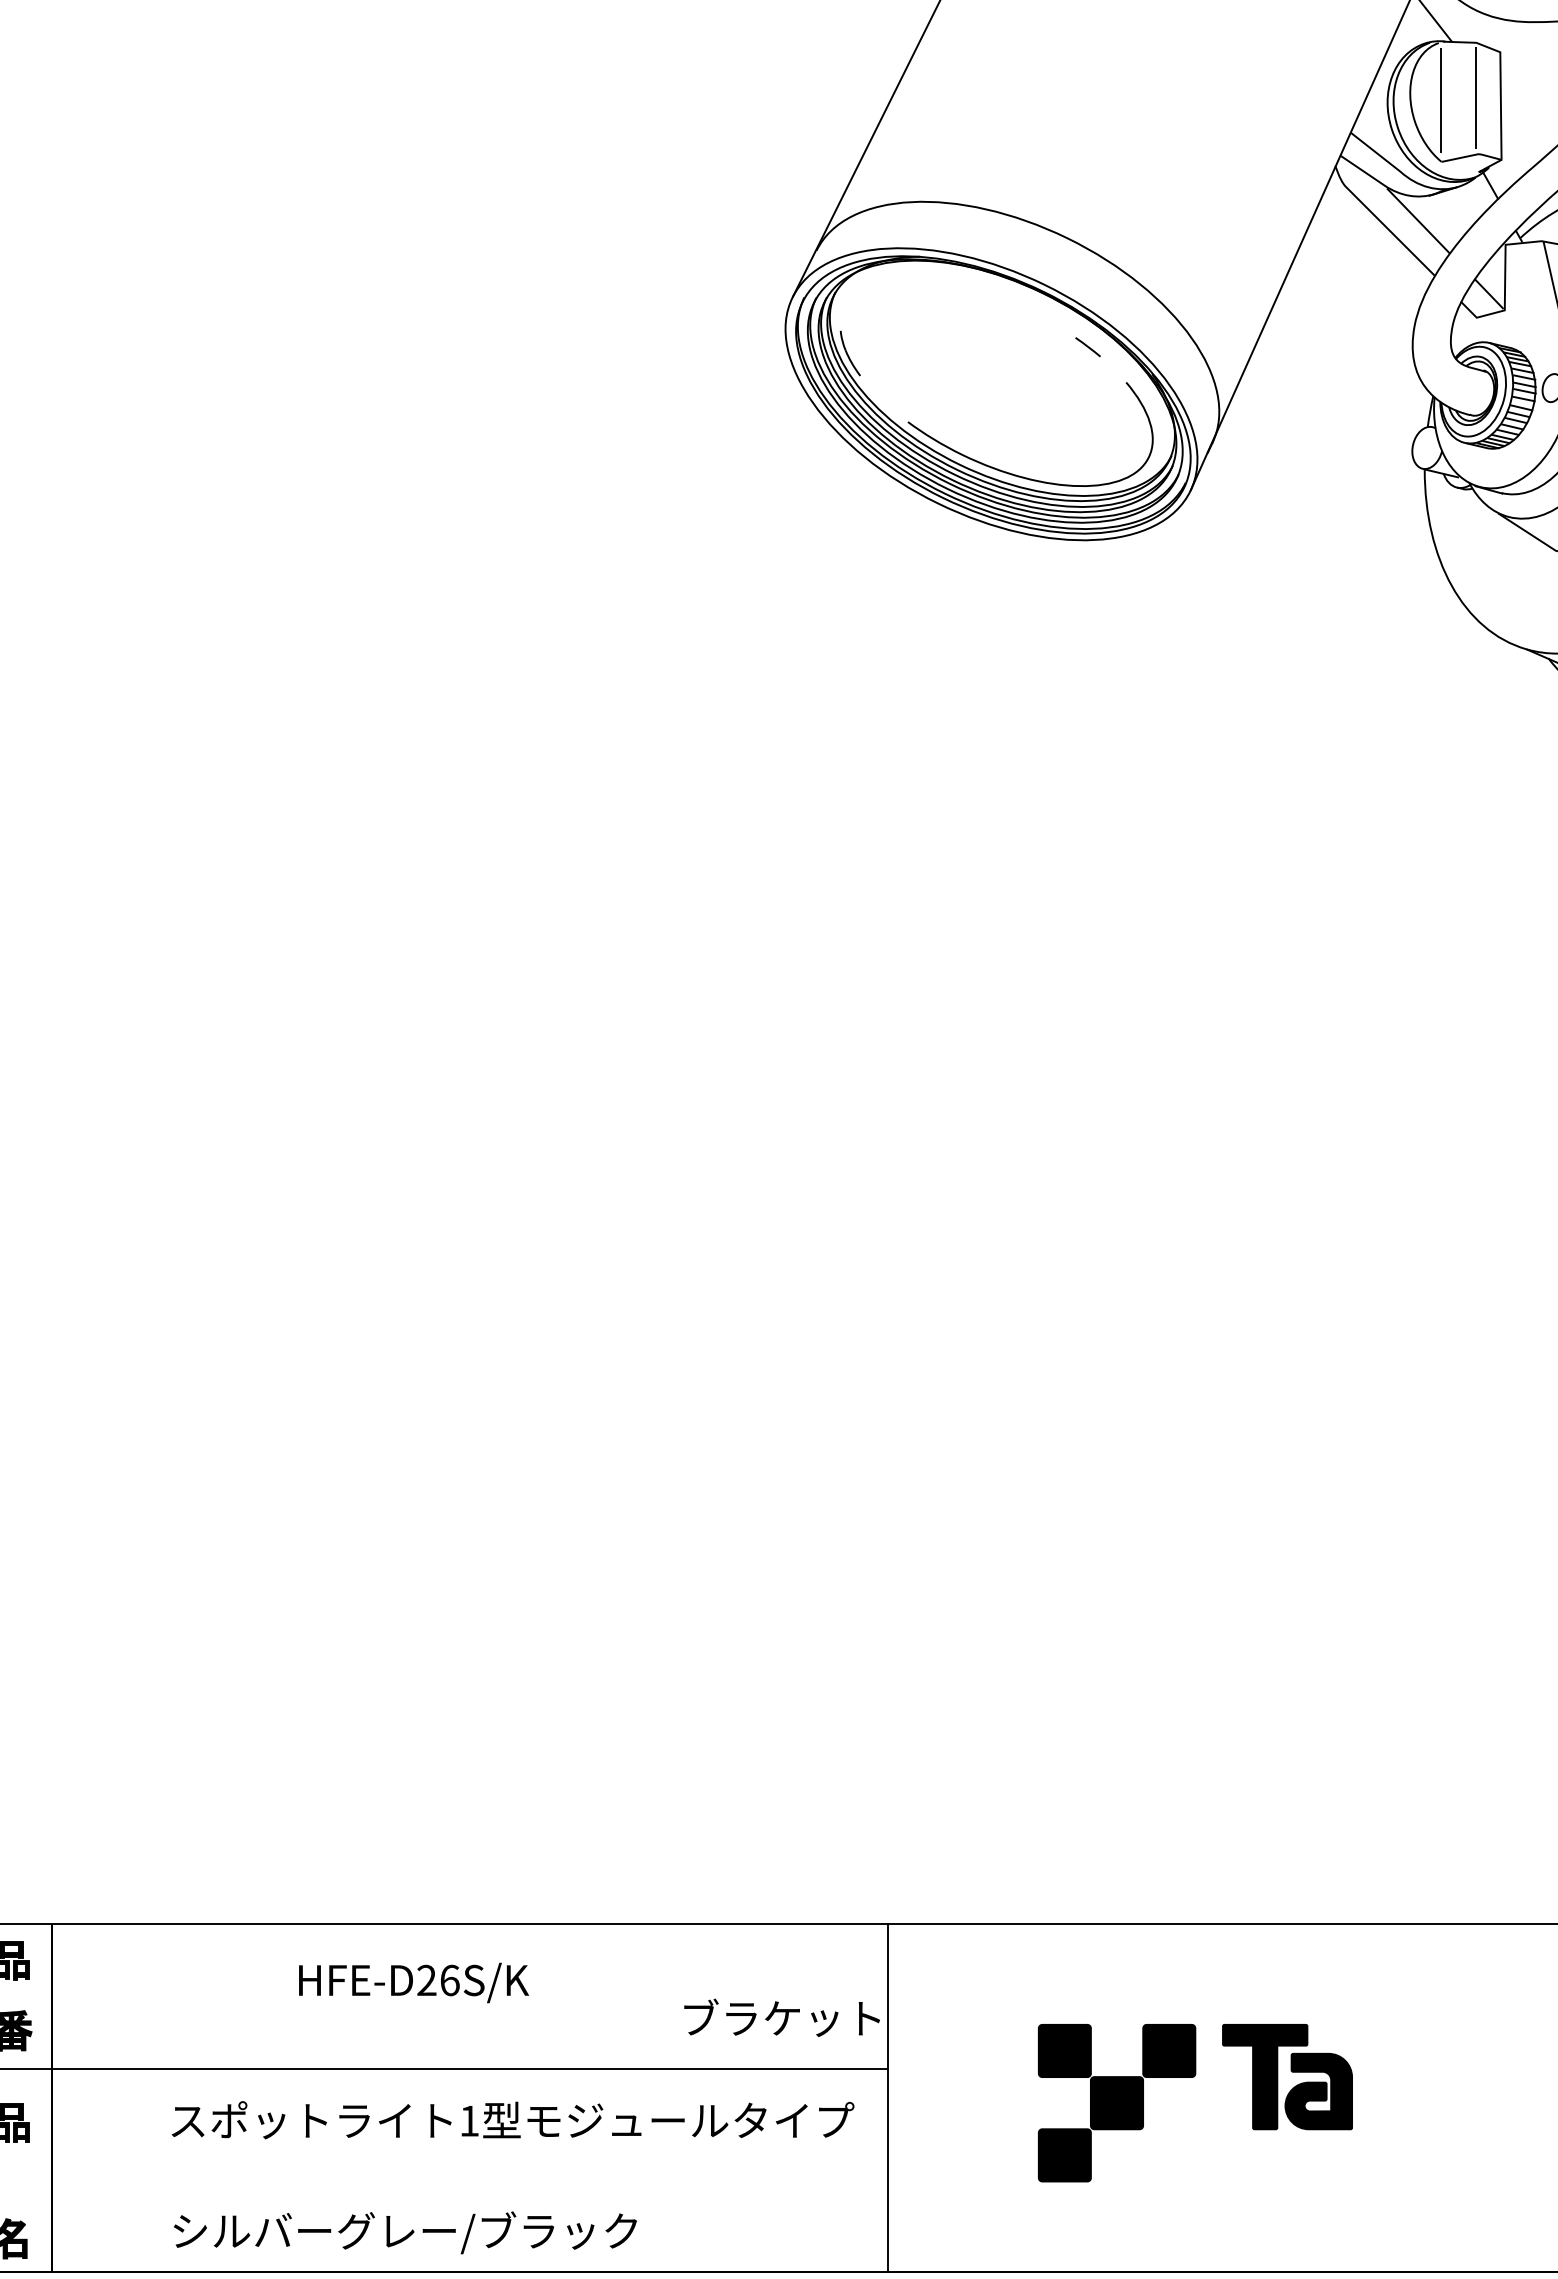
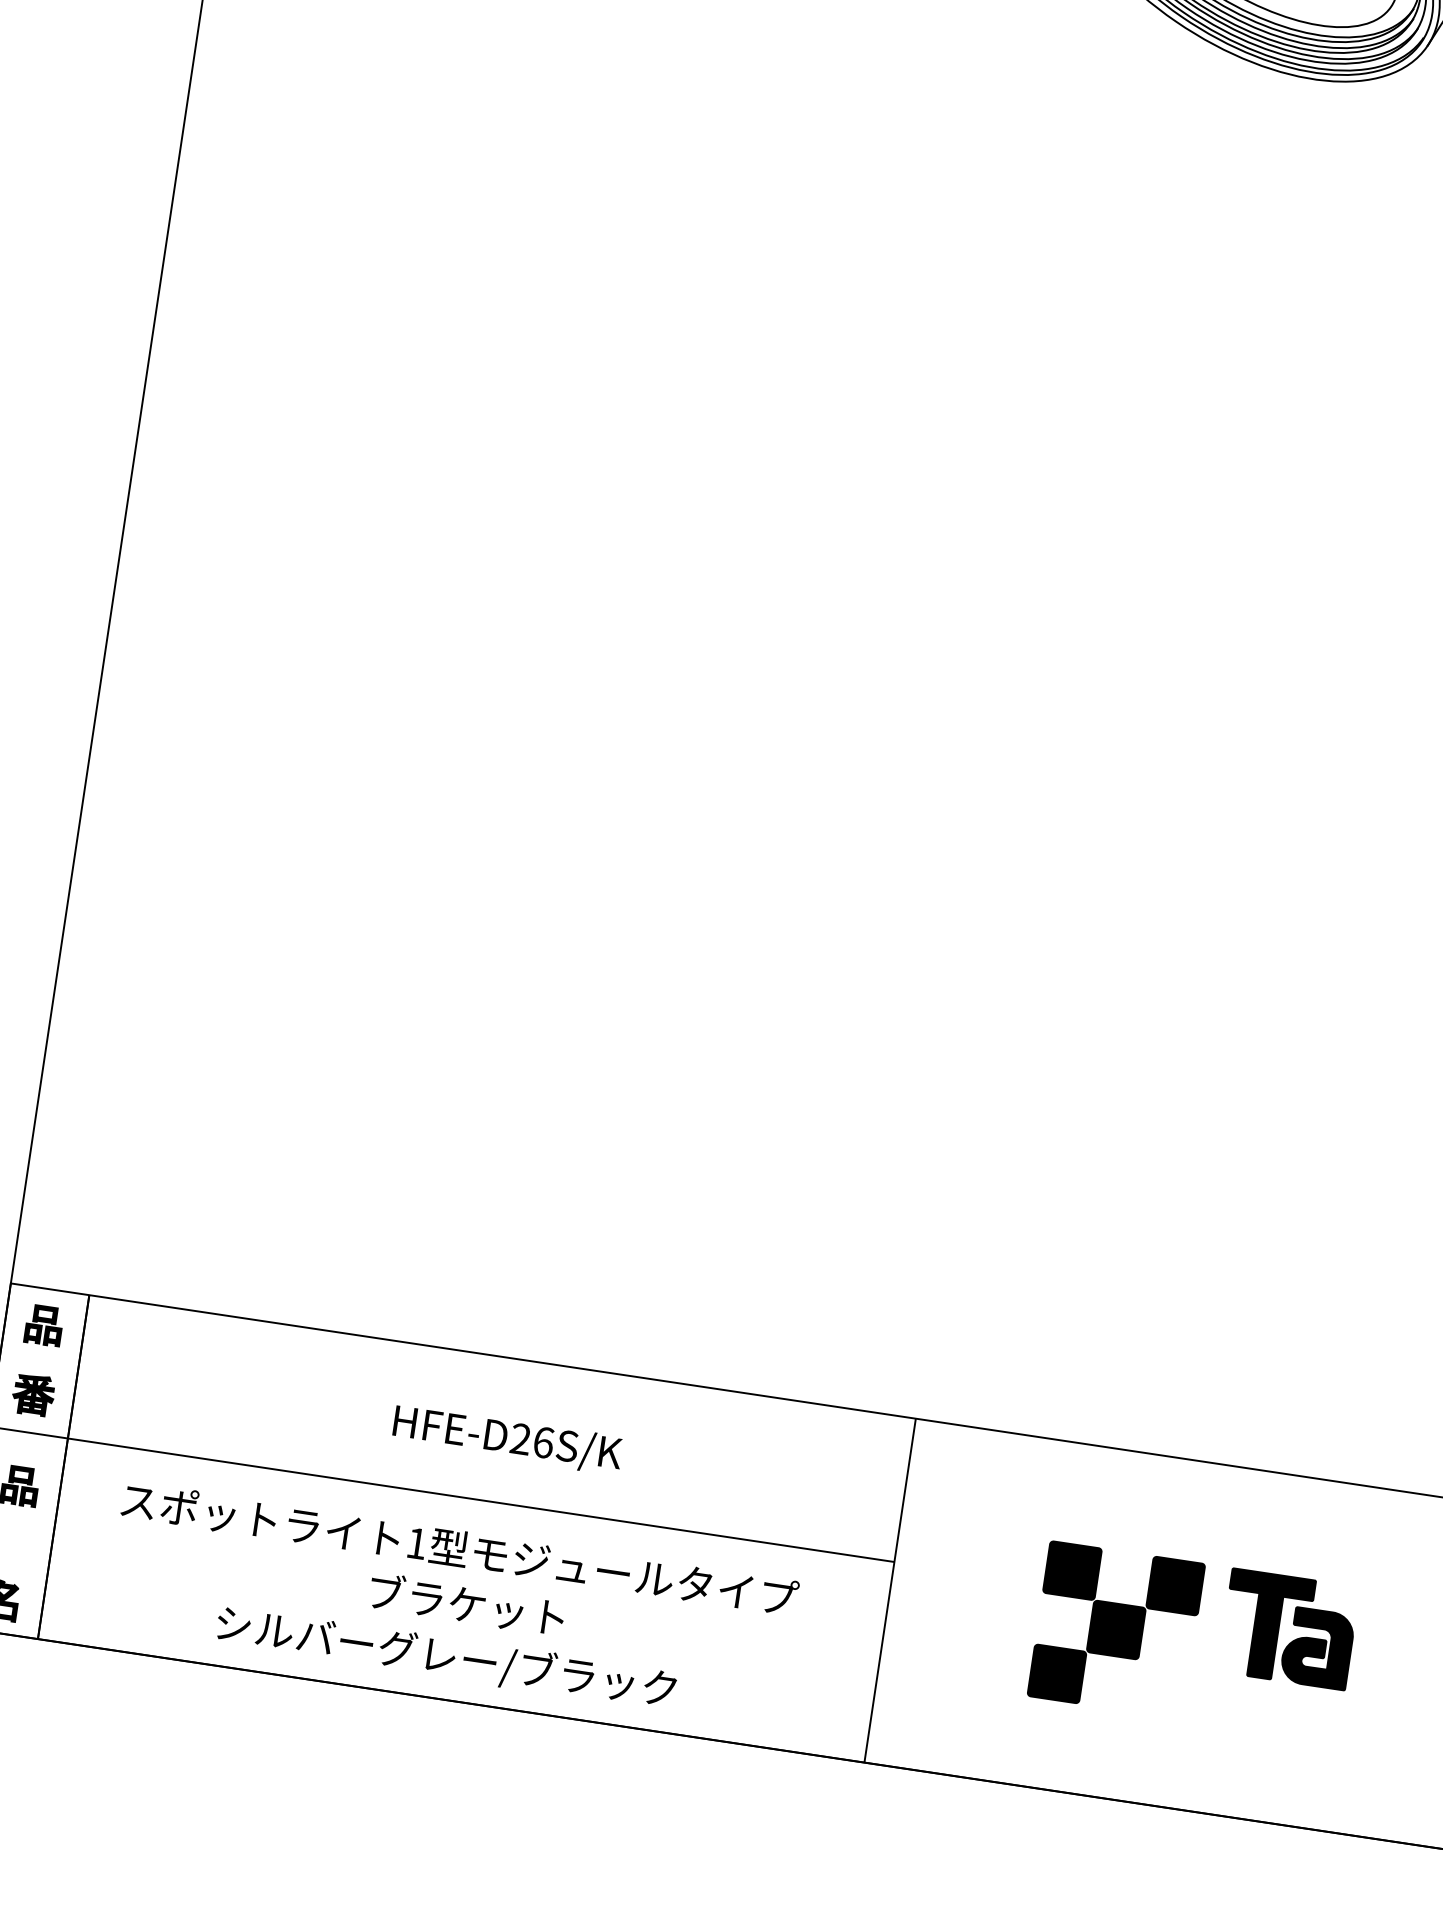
text: (413, 1982) -> (507, 1439), moved
text: (781, 2017) -> (466, 1603), moved
text: (512, 2120) -> (459, 1549), moved
text: (405, 2232) -> (446, 1657), moved

